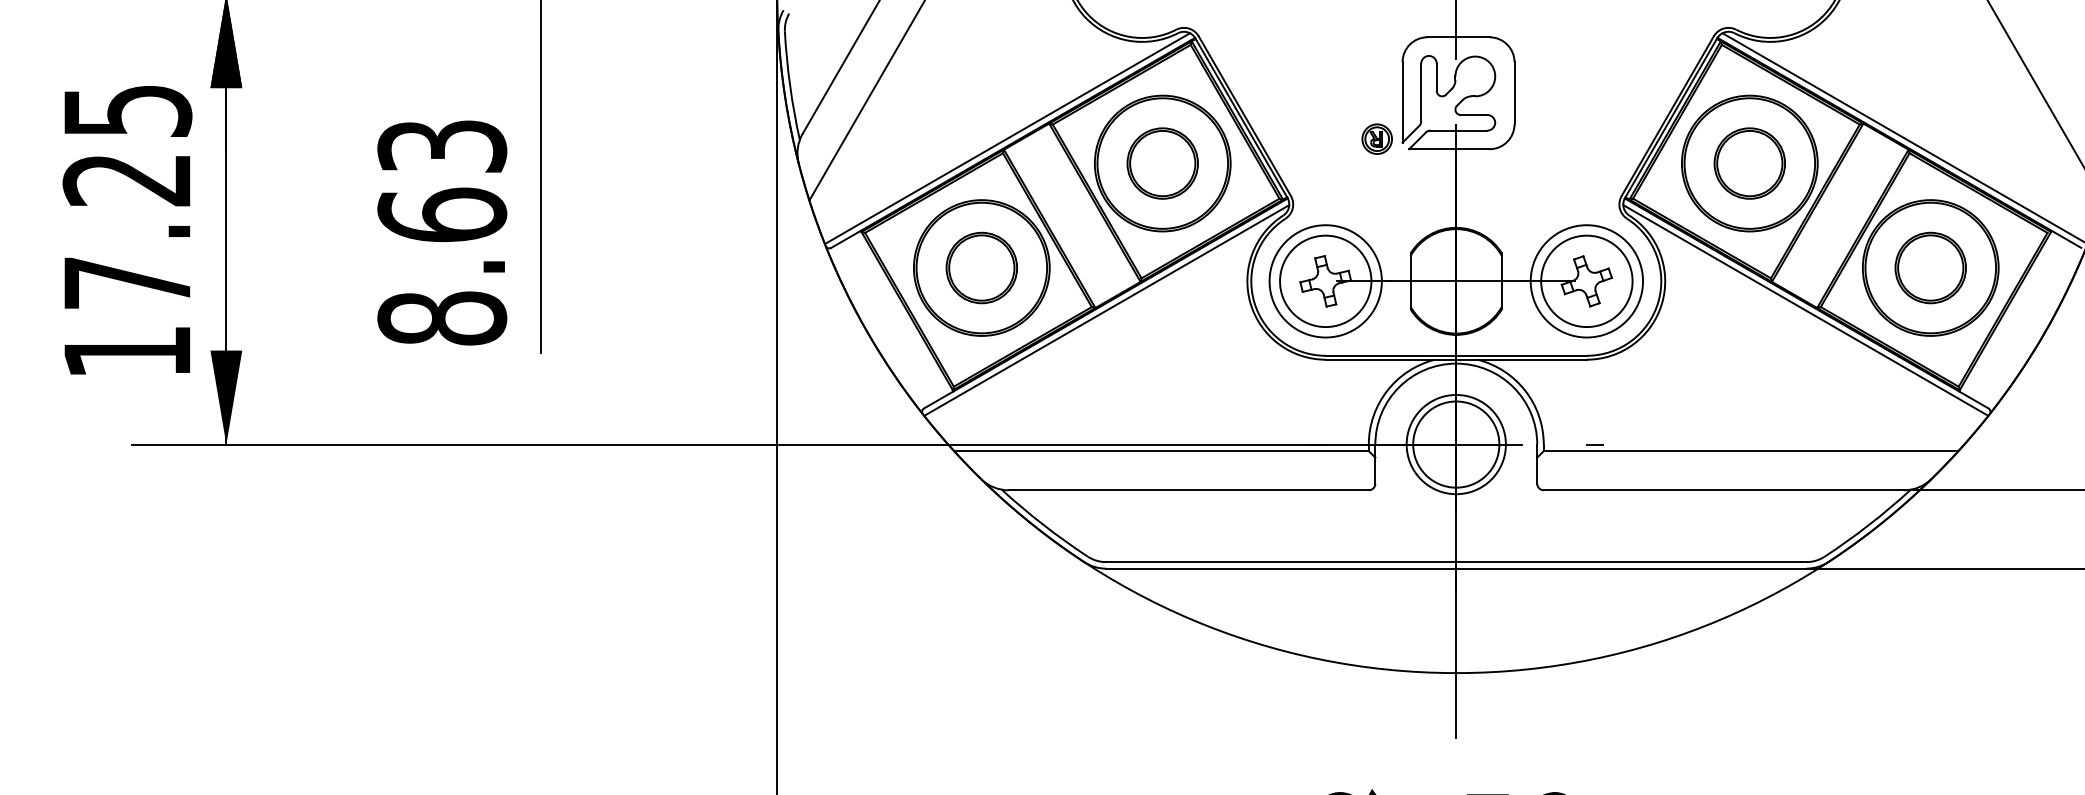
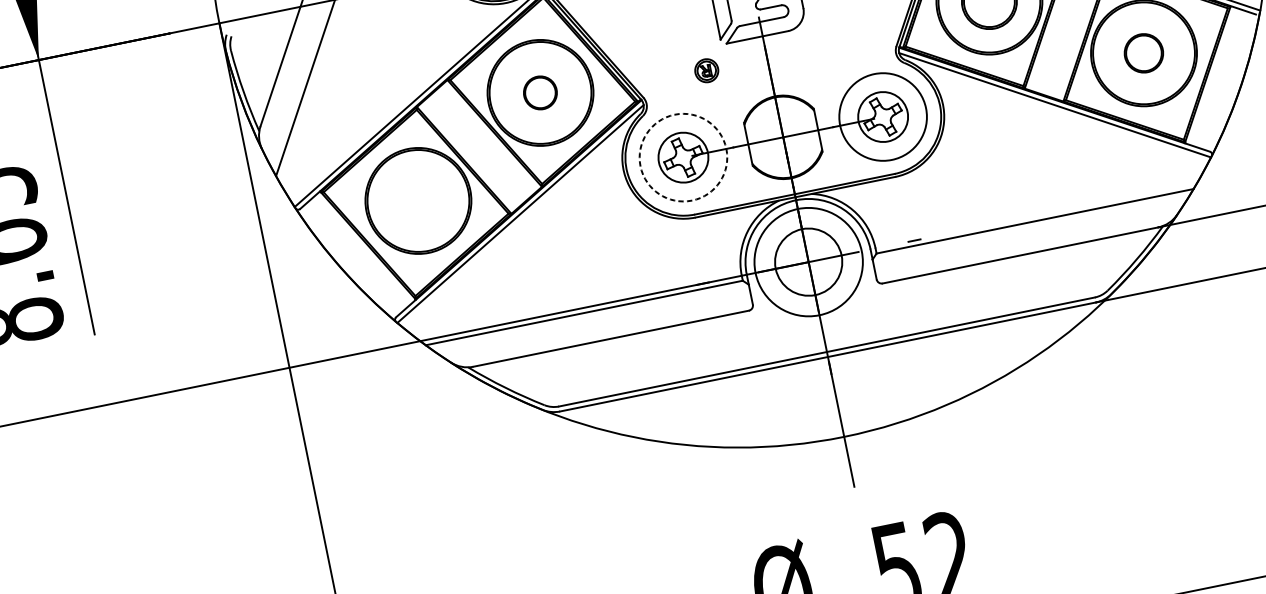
part: (1376, 138) -> (706, 70), moved
part: (1162, 163) -> (540, 92), size x0.6
part: (981, 267) -> (418, 200), removed
part: (1930, 267) -> (1143, 52), size x0.7
circle: (1325, 281) -> (683, 157), size x0.7
circle: (1325, 281) -> (683, 157), solid -> dashed
circle: (1586, 281) -> (882, 117), size x0.7
circle: (1455, 444) -> (808, 262), size x1.4

